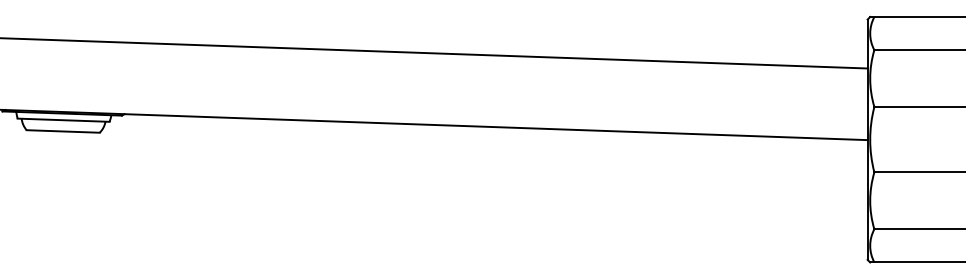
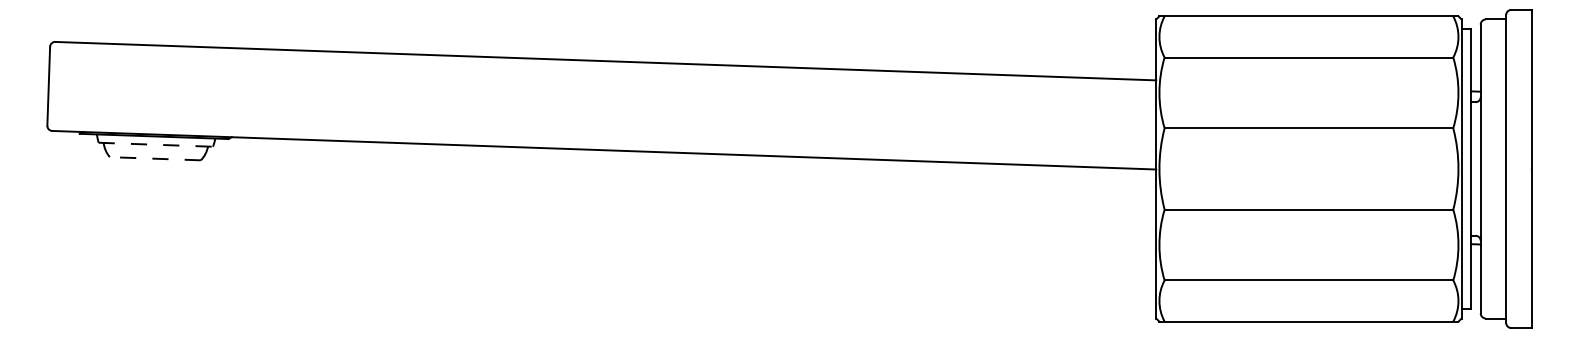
line: (64, 120) -> (156, 144), solid -> dashed
line: (62, 131) -> (154, 158), solid -> dashed

